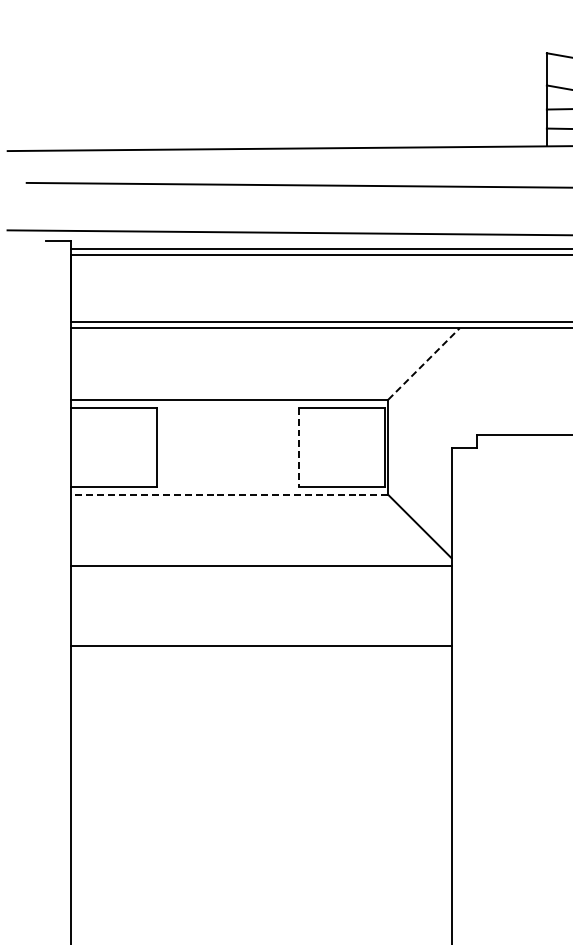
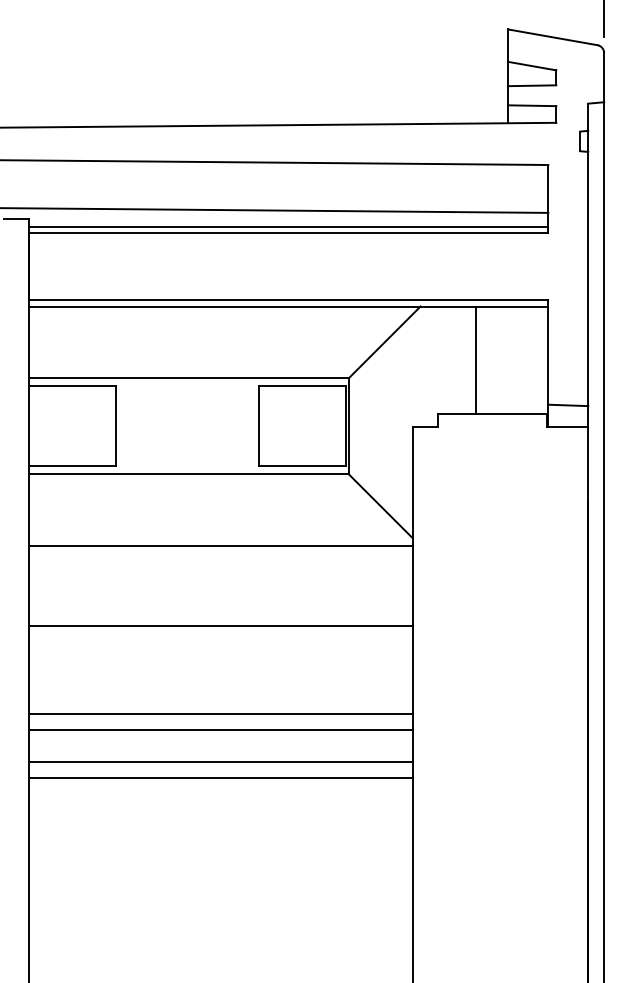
line: (423, 364) -> (384, 342), dashed -> solid
line: (515, 380) -> (476, 359), added
line: (299, 447) -> (259, 426), dashed -> solid
line: (230, 495) -> (189, 474), dashed -> solid
line: (260, 732) -> (220, 713), added
line: (260, 748) -> (220, 729), added
line: (260, 780) -> (220, 761), added
line: (260, 796) -> (220, 777), added

